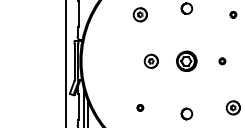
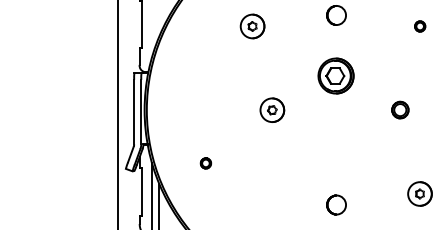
part: (186, 60) -> (335, 74), moved
part: (222, 61) -> (400, 110), size x1.6
part: (140, 107) -> (206, 162), moved

